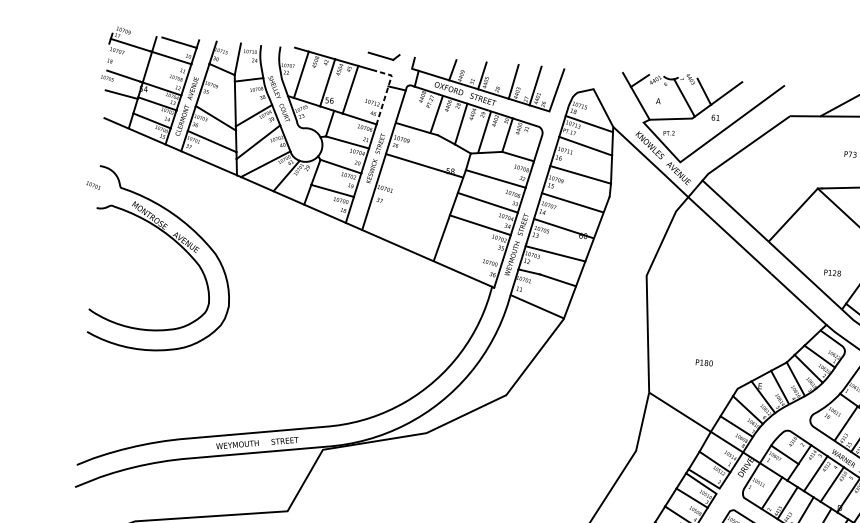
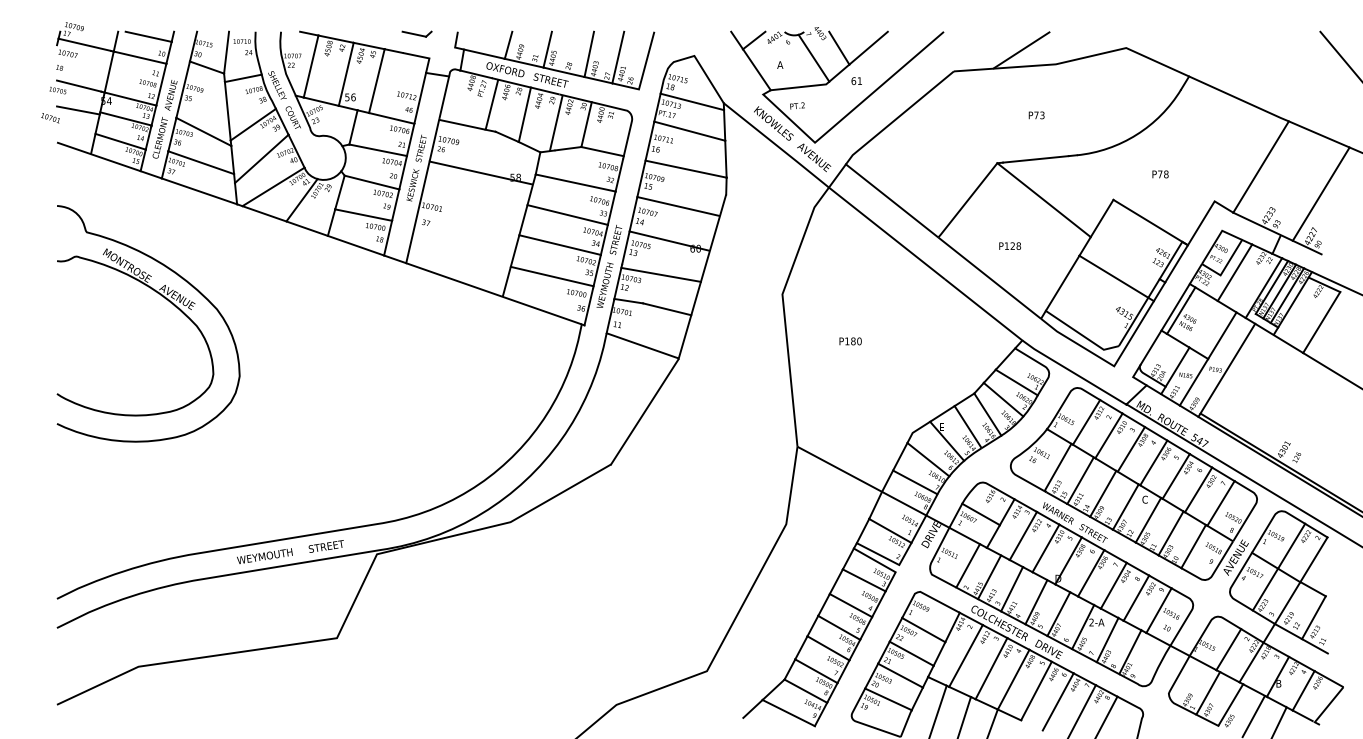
part: (383, 55) -> (416, 33), size x0.71
line: (387, 89) -> (425, 76), dashed -> solid
text: (93, 185) -> (50, 118), moved
line: (471, 248) -> (551, 276), added
text: (832, 272) -> (1009, 245), moved
text: (704, 362) -> (850, 341), moved

